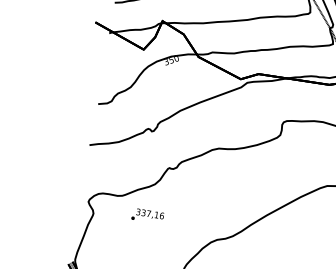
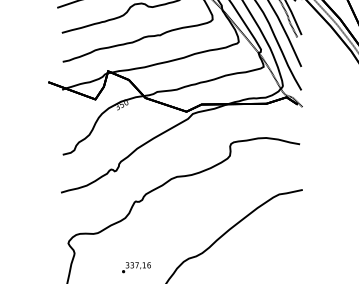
text: (147, 216) -> (136, 267), moved

